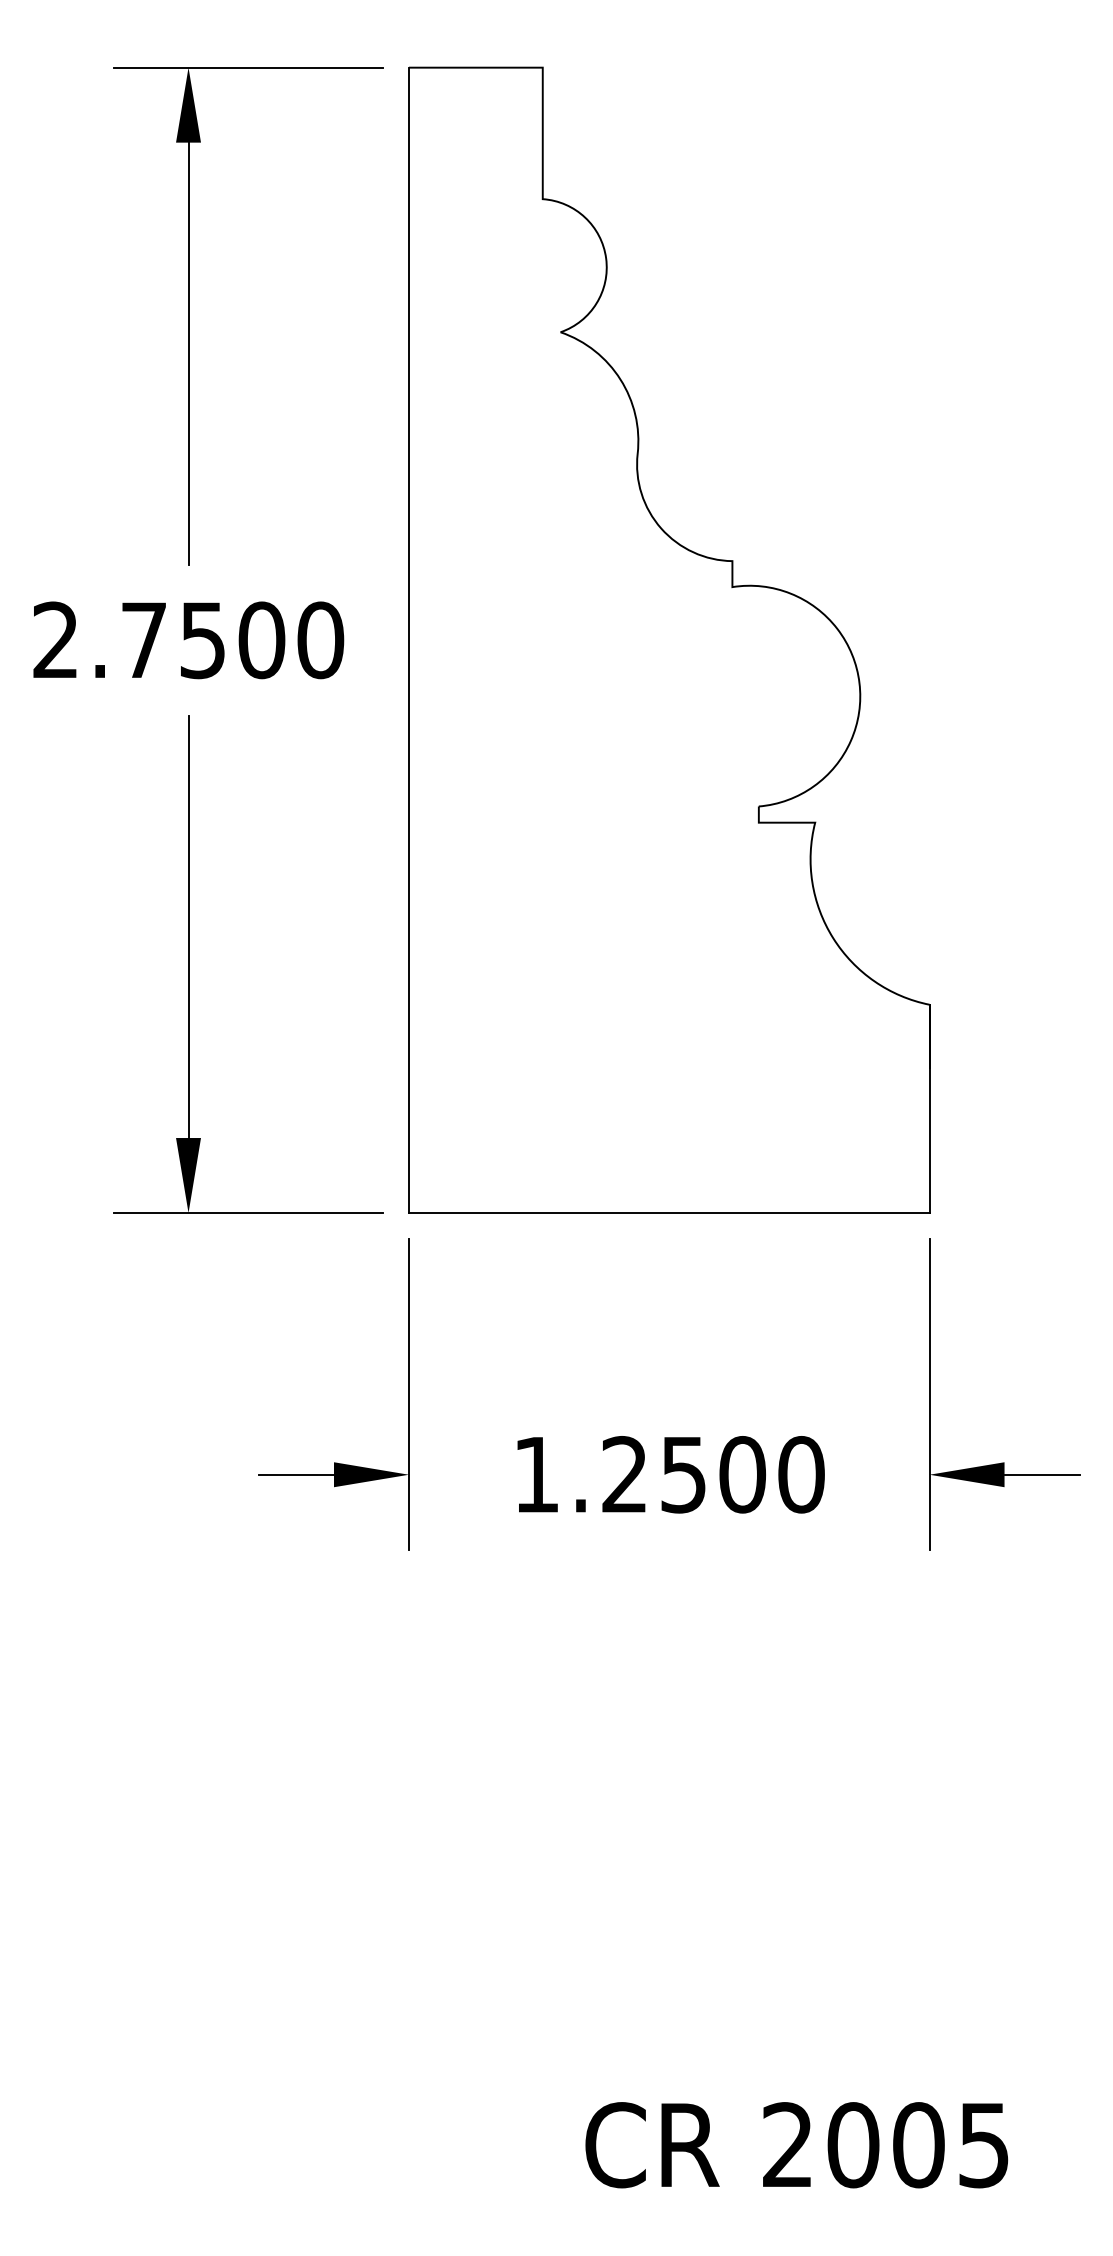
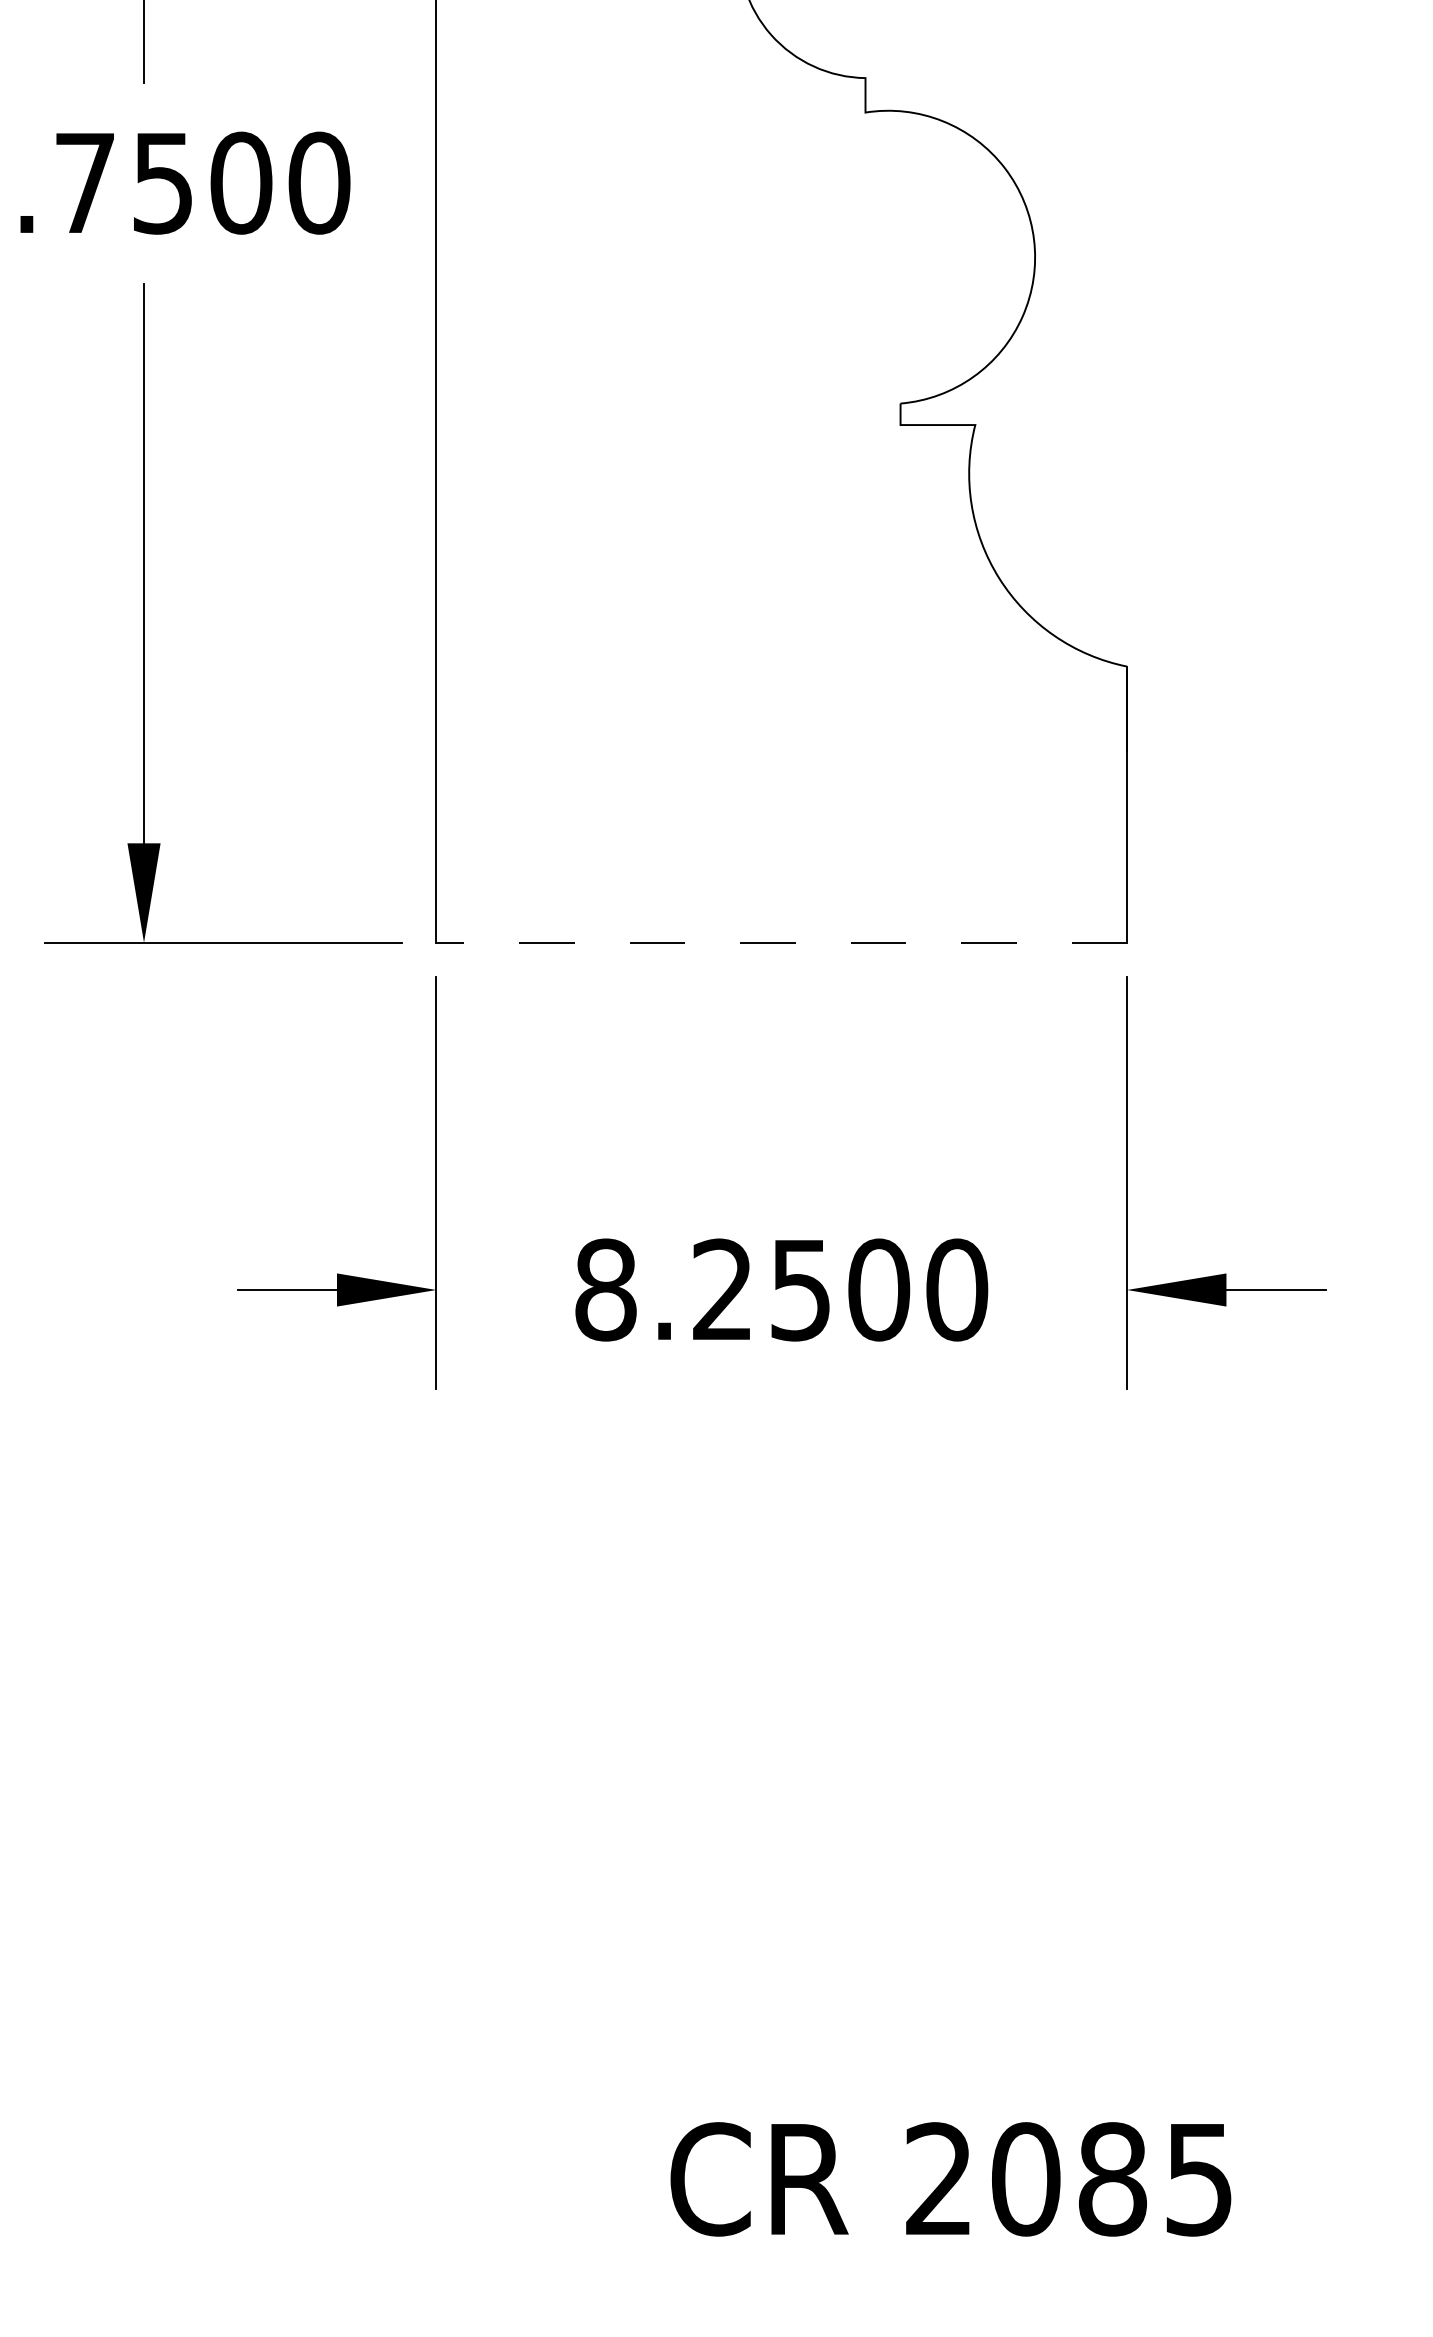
line: (668, 1212) -> (780, 942), solid -> dashed
text: (536, 1474) -> (605, 1289), 1.2500 -> 8.2500
text: (918, 2145) -> (1112, 2179), 2005 -> 2085

